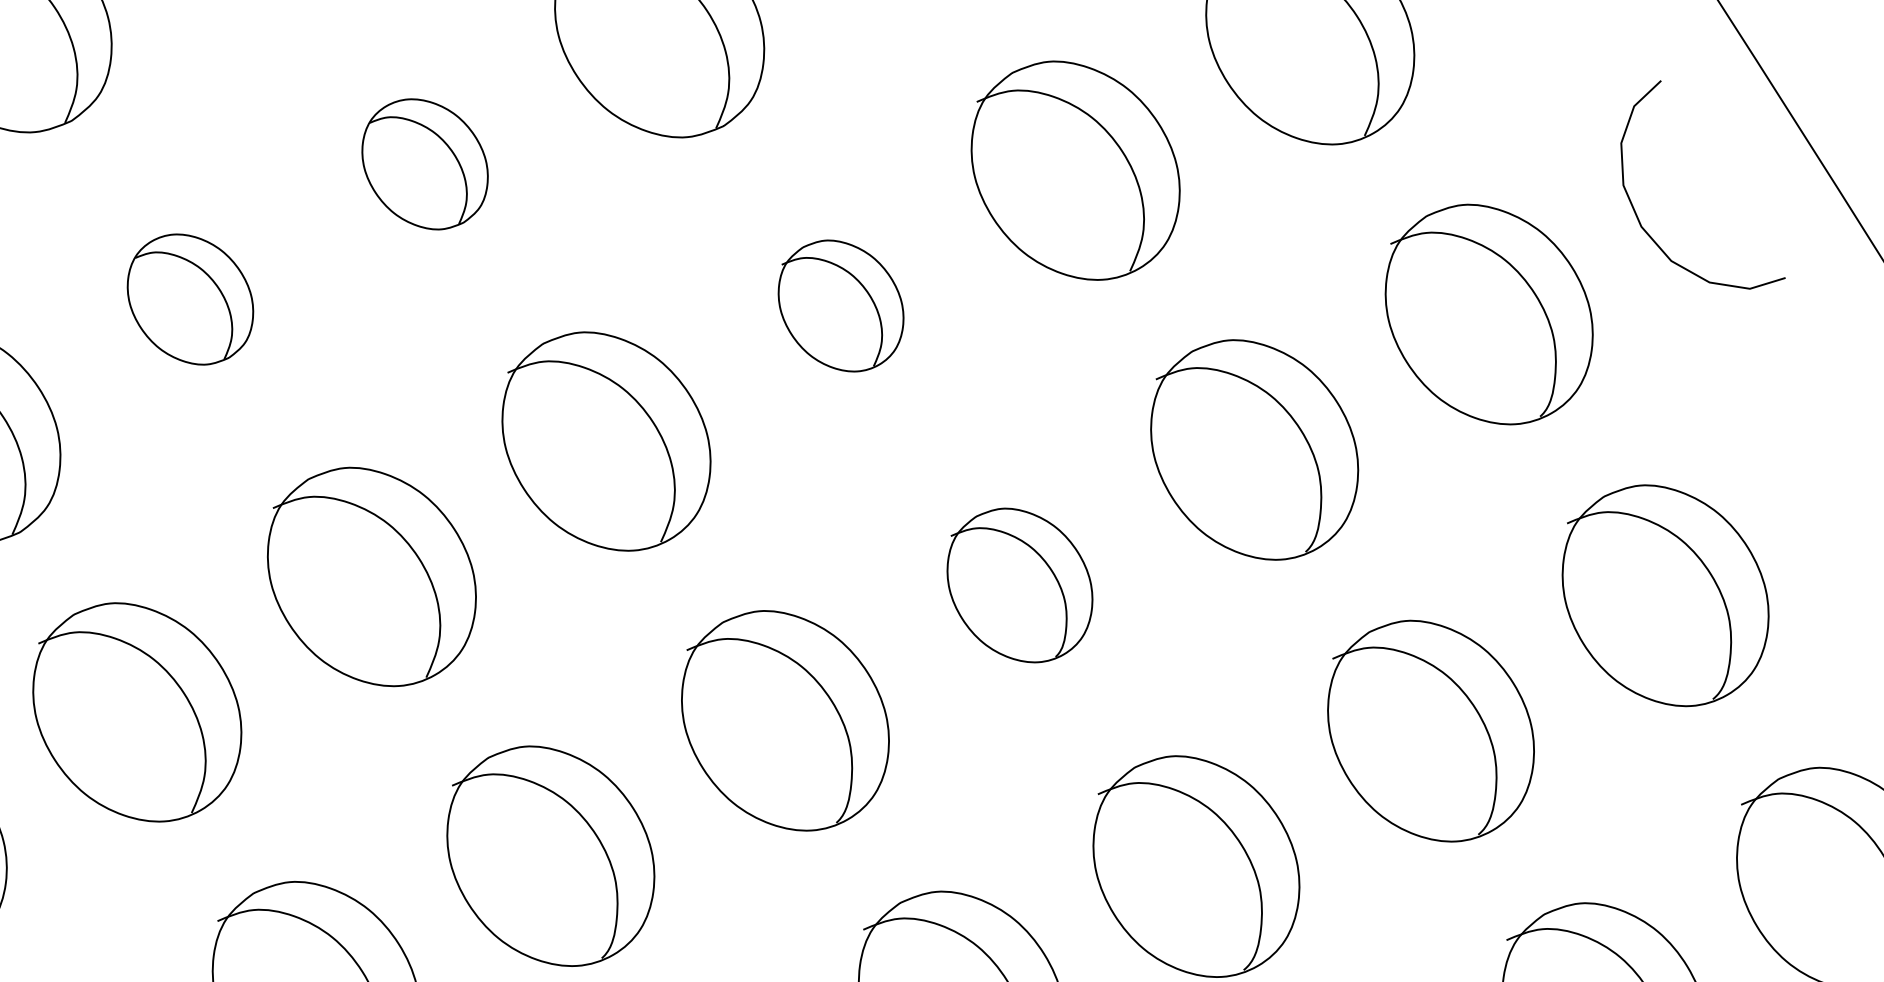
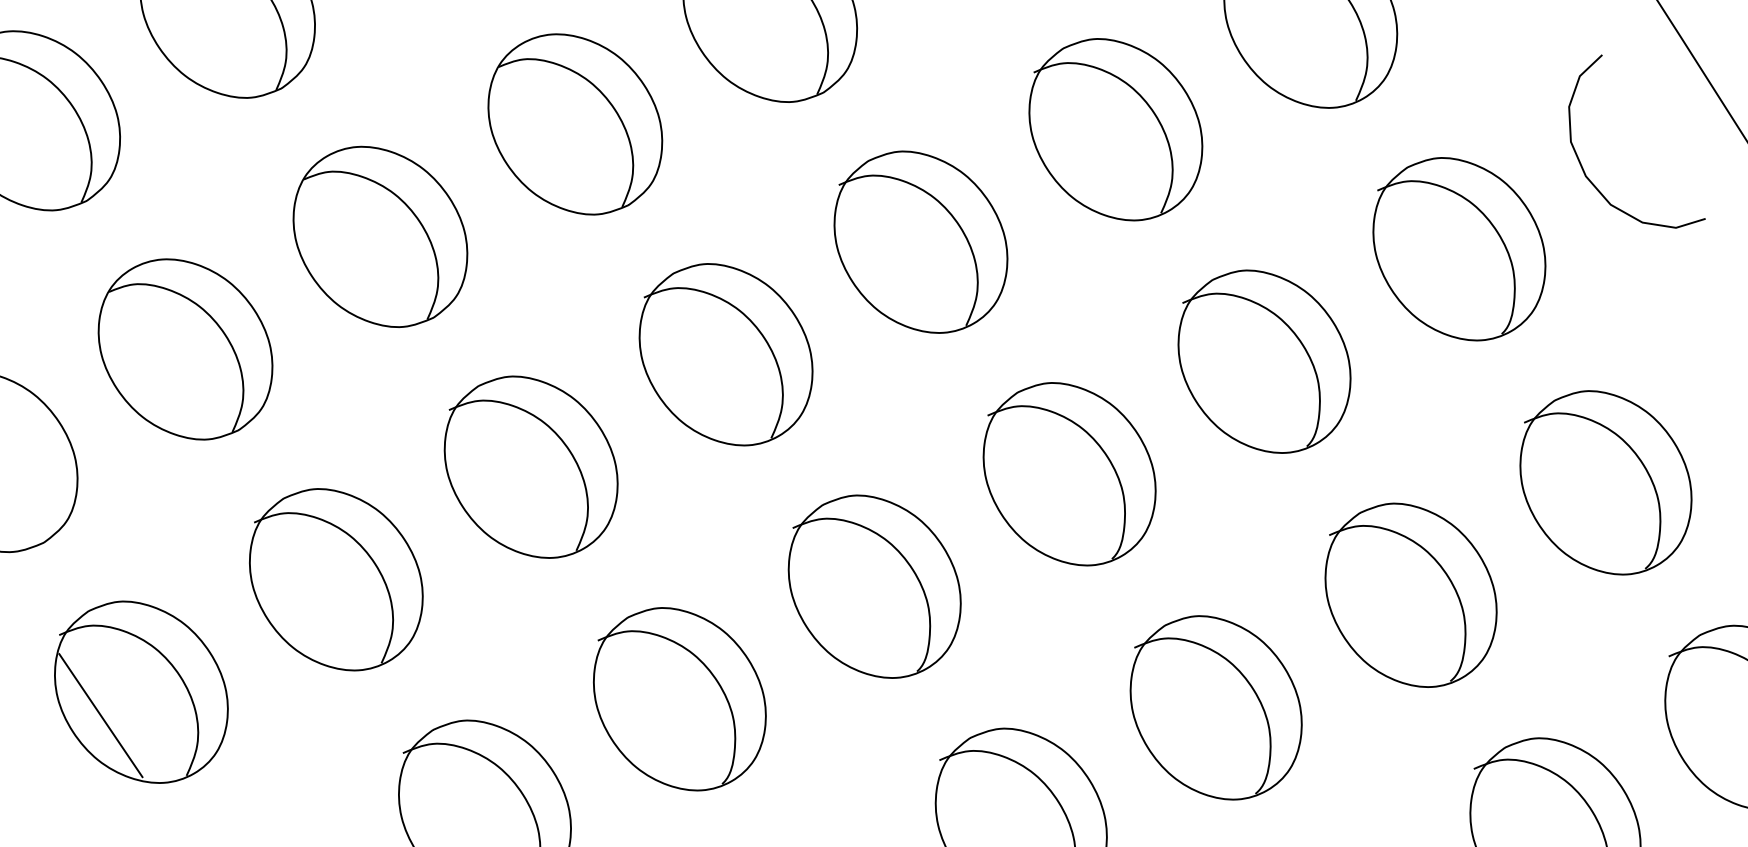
part: (425, 164) -> (575, 124), size x1.67
part: (190, 299) -> (380, 236), size x1.67
part: (840, 305) -> (920, 241), size x1.67
part: (1019, 585) -> (1069, 474), size x1.43

